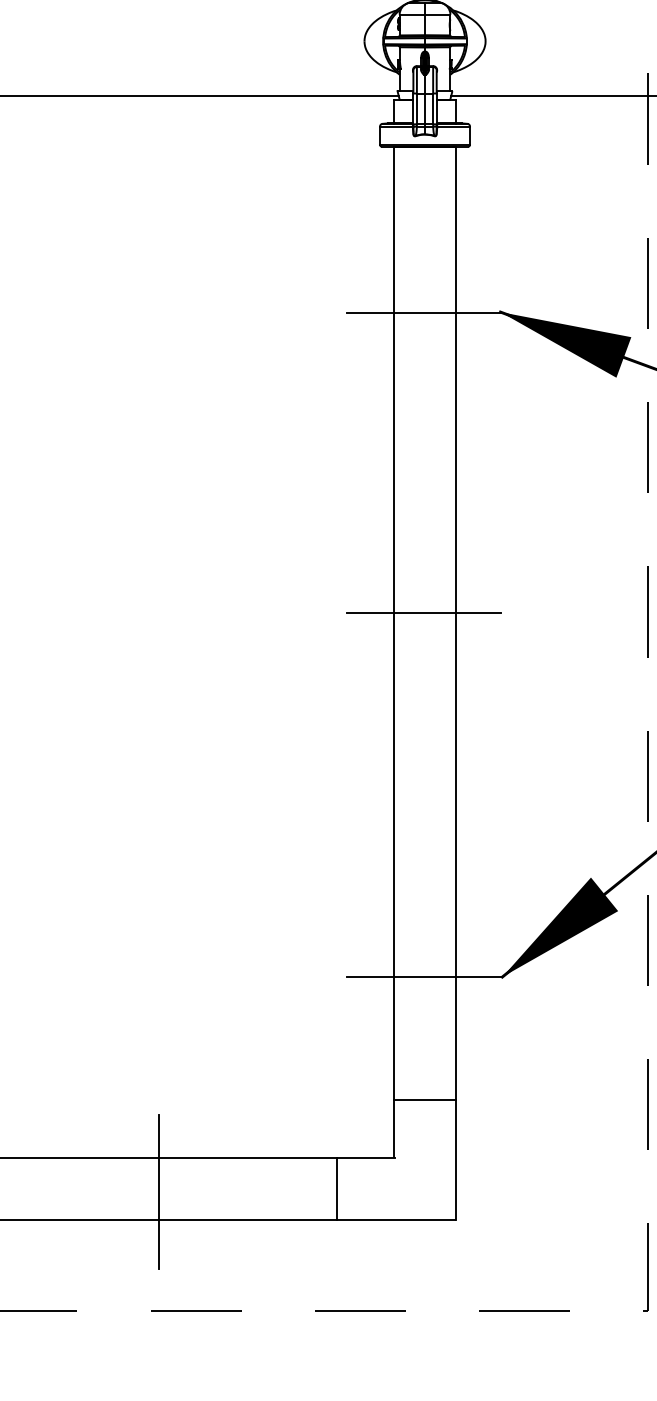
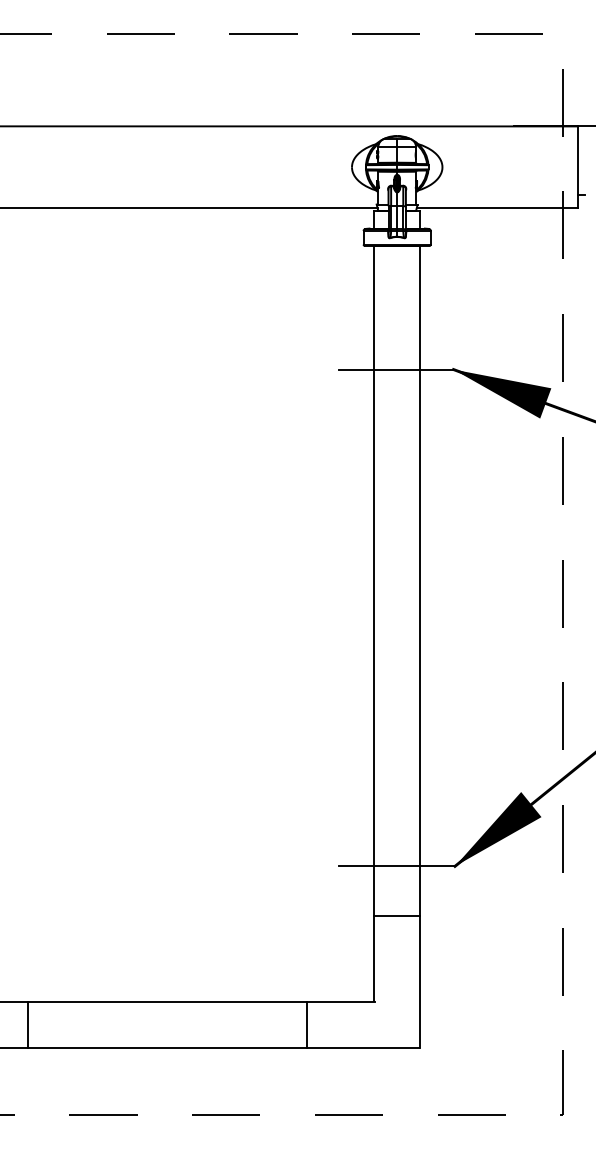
line: (424, 613) -> (396, 594), removed
line: (425, 1100) -> (397, 916), moved
line: (337, 1188) -> (307, 1024), moved
line: (159, 1191) -> (198, 1026), removed

